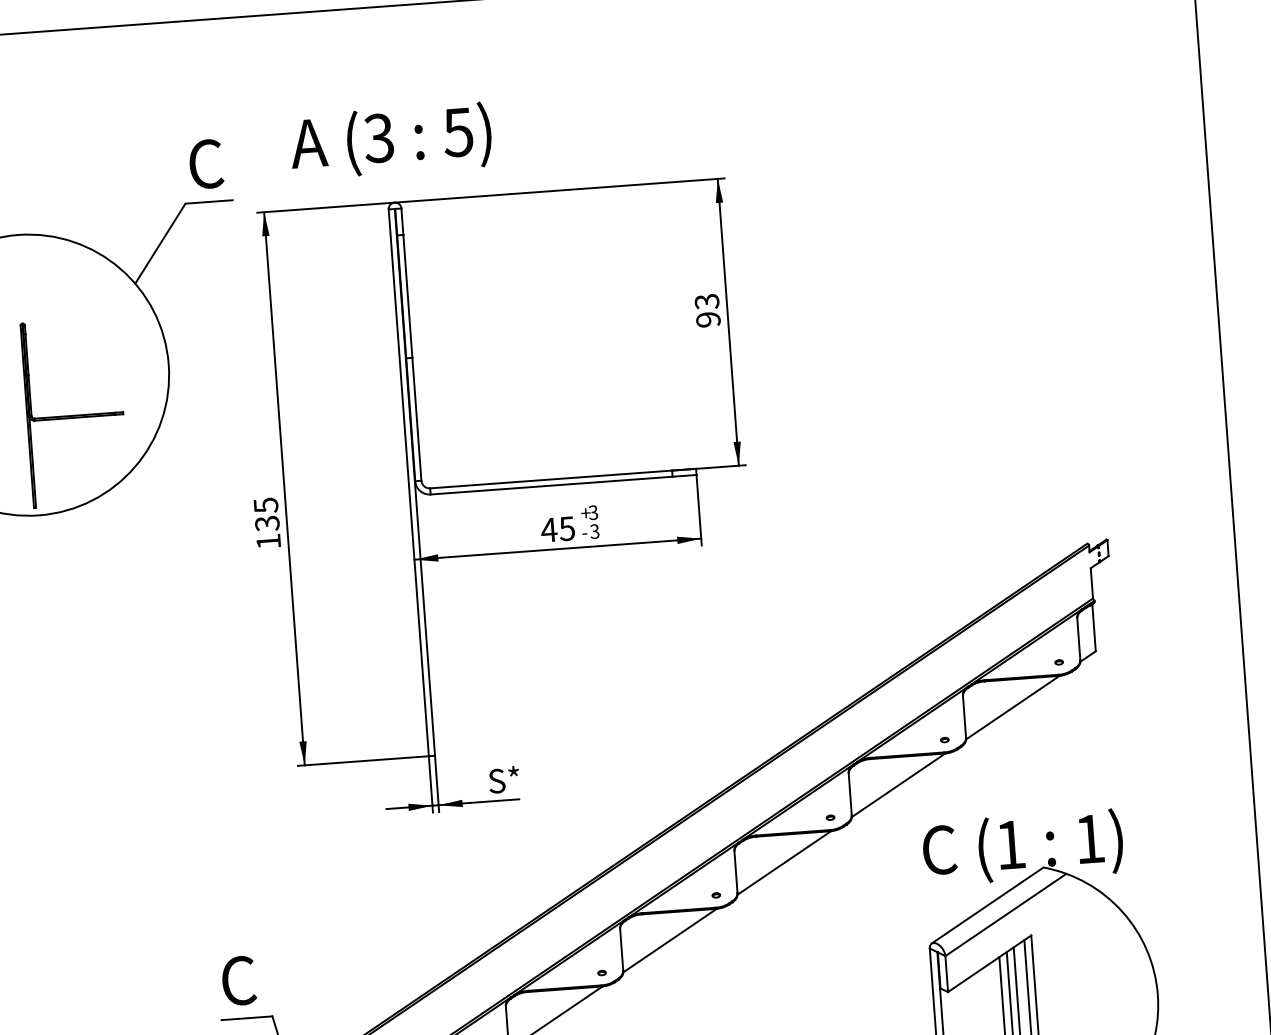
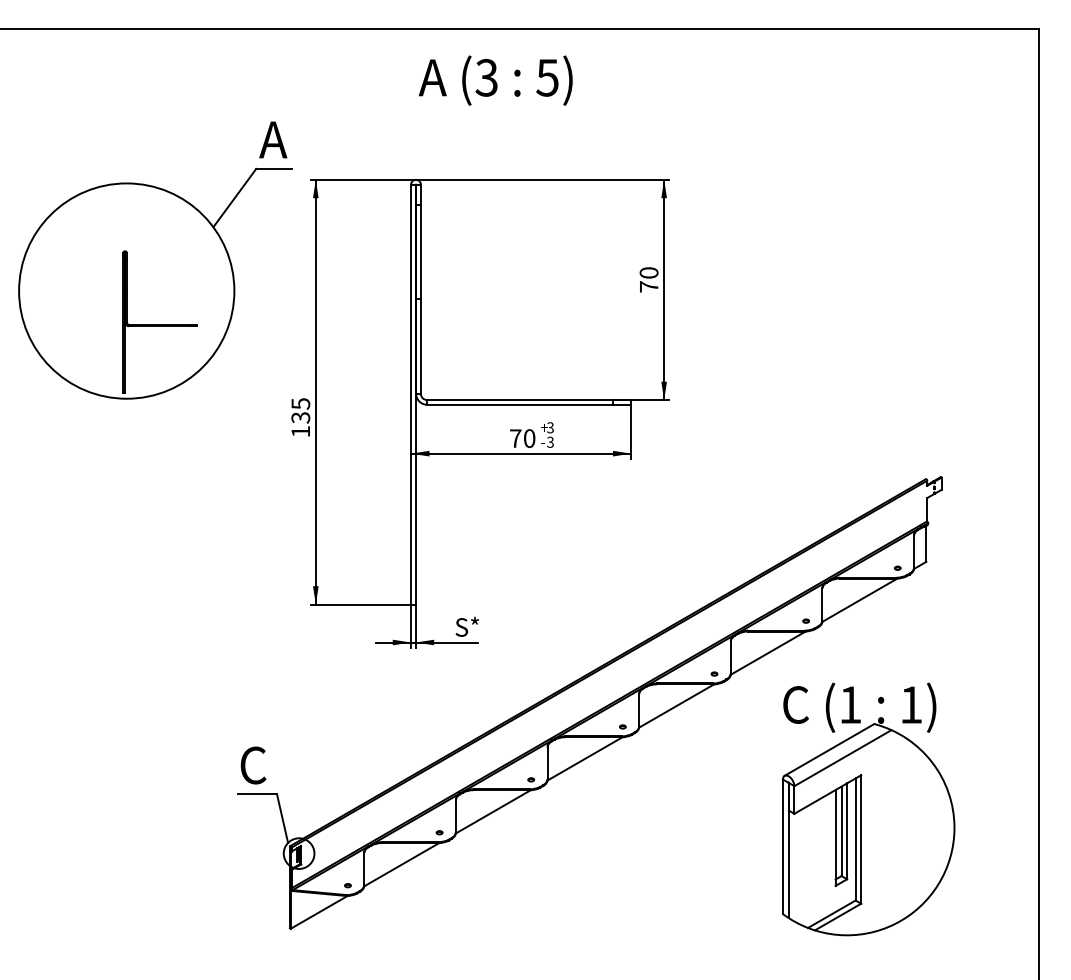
text: (390, 140) -> (495, 80), moved
text: (205, 163) -> (273, 139), С -> А
text: (706, 310) -> (648, 279), 93 -> 70
text: (558, 529) -> (522, 438), 45 -> 70

